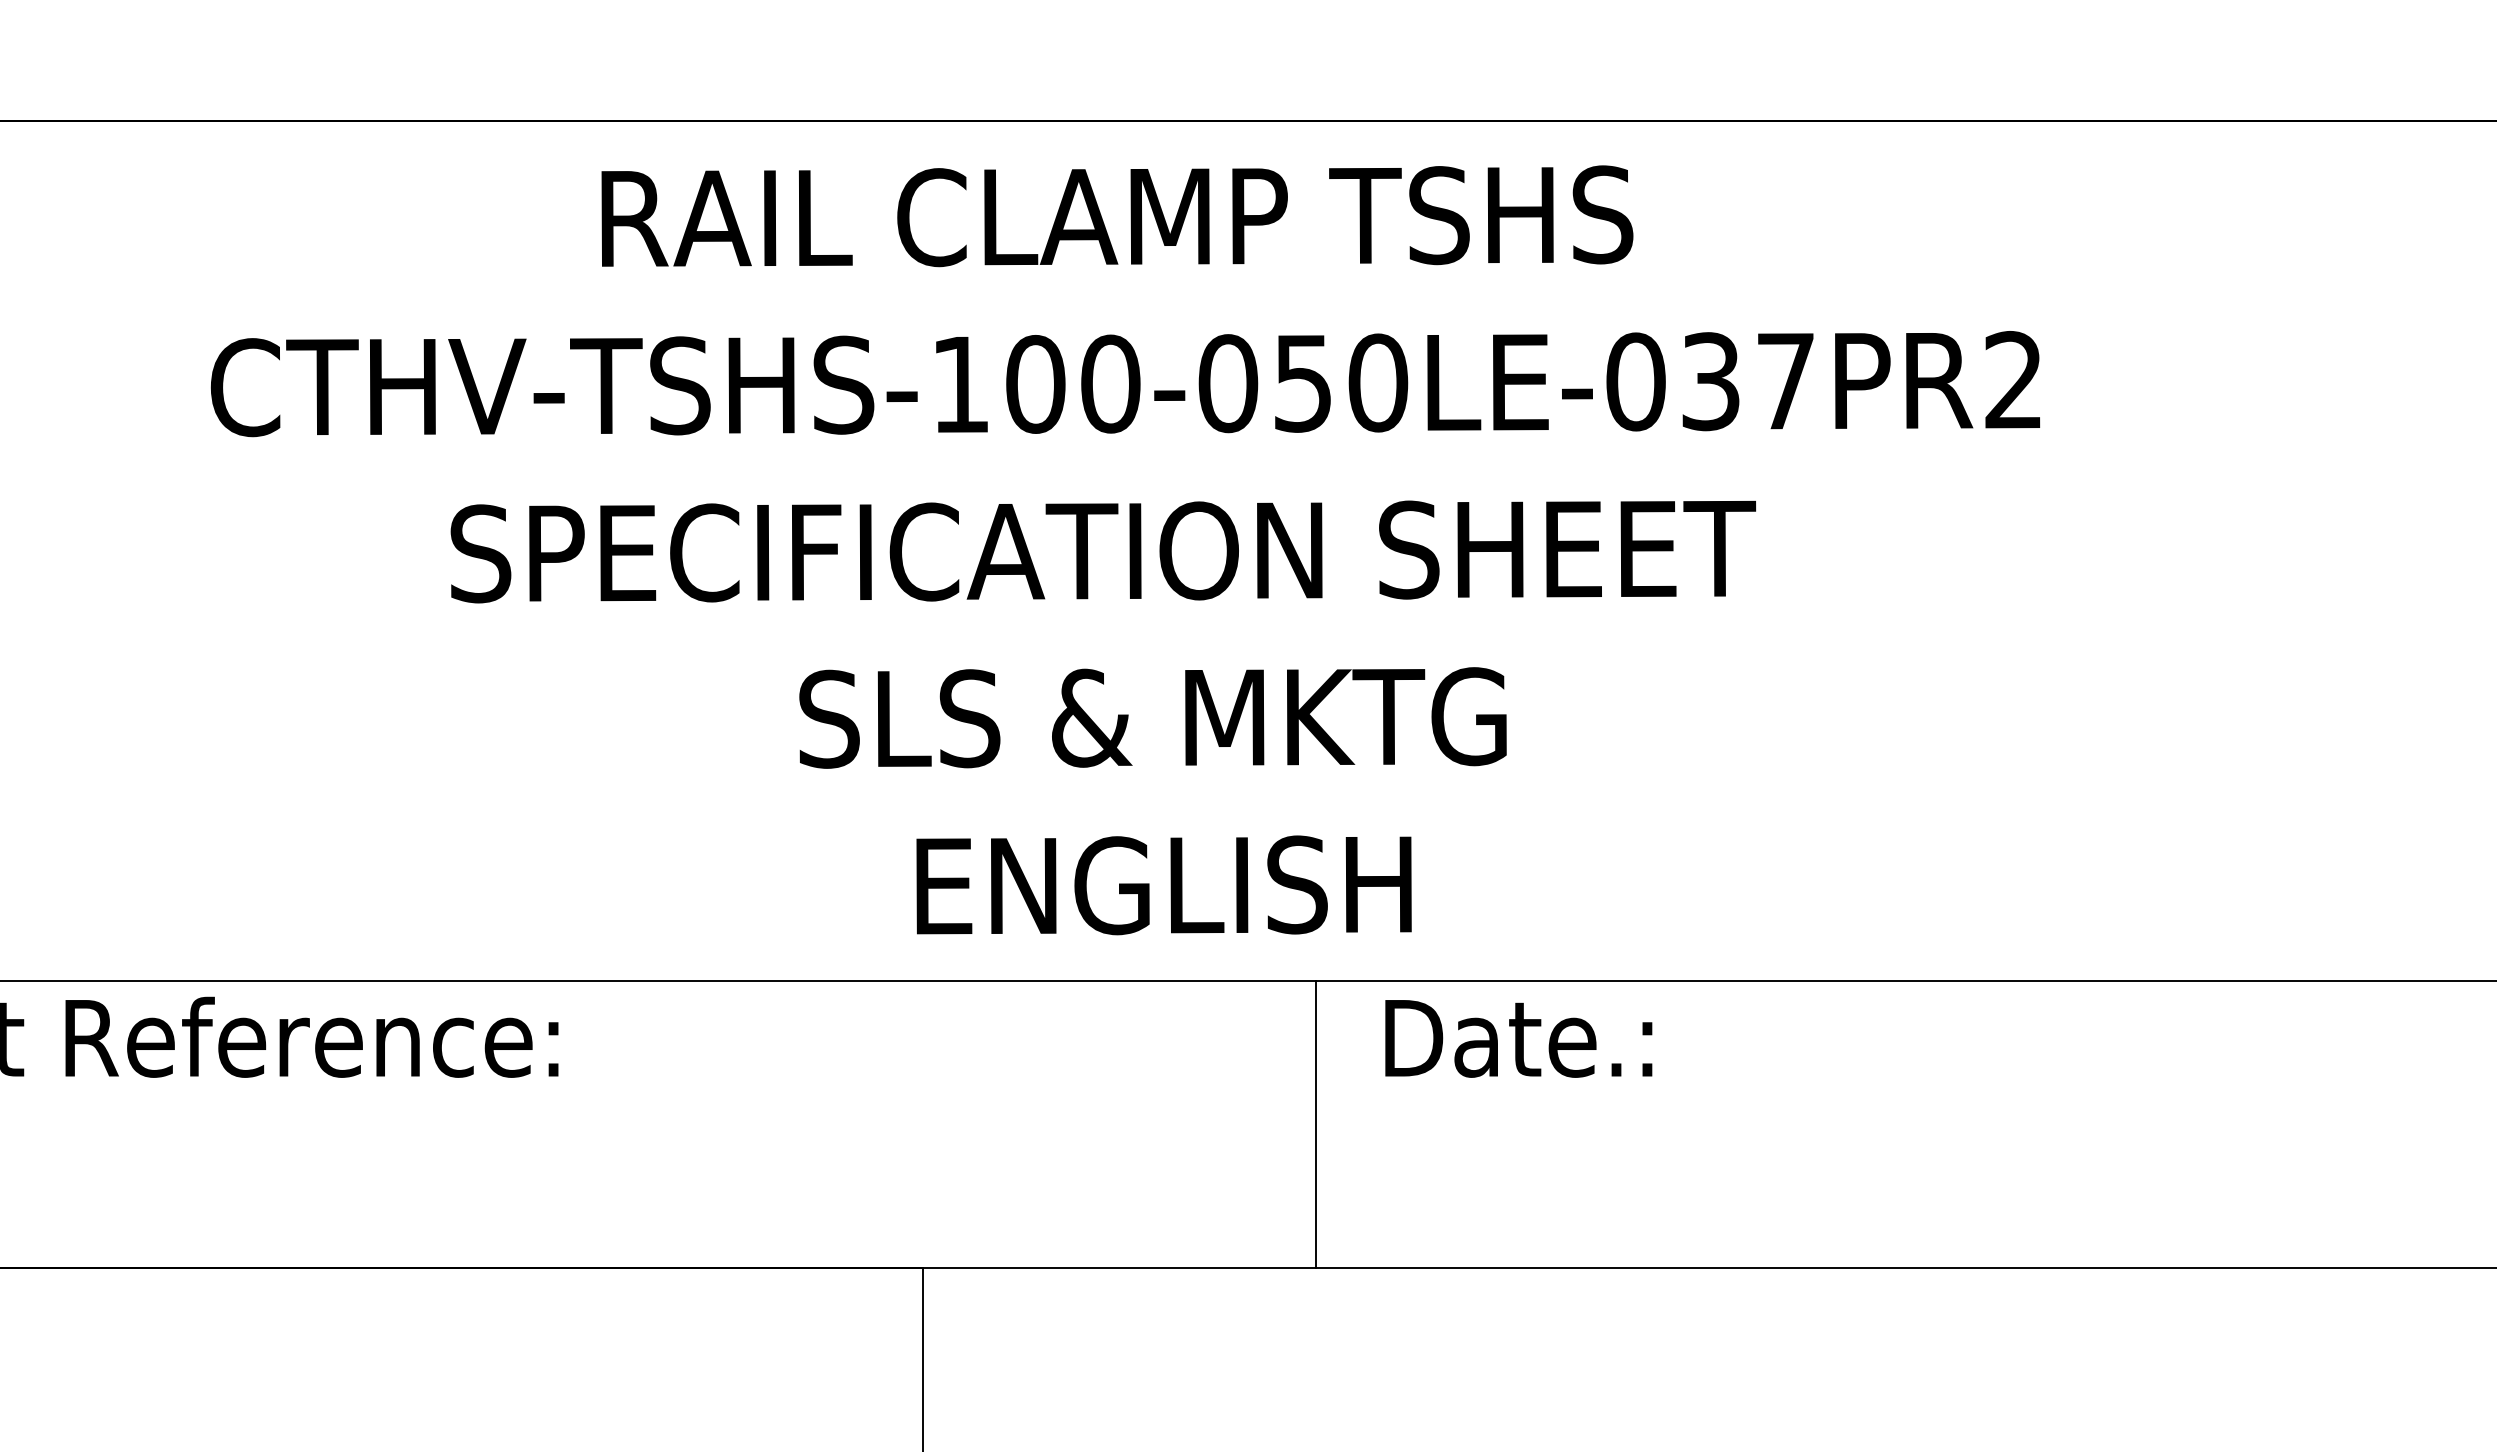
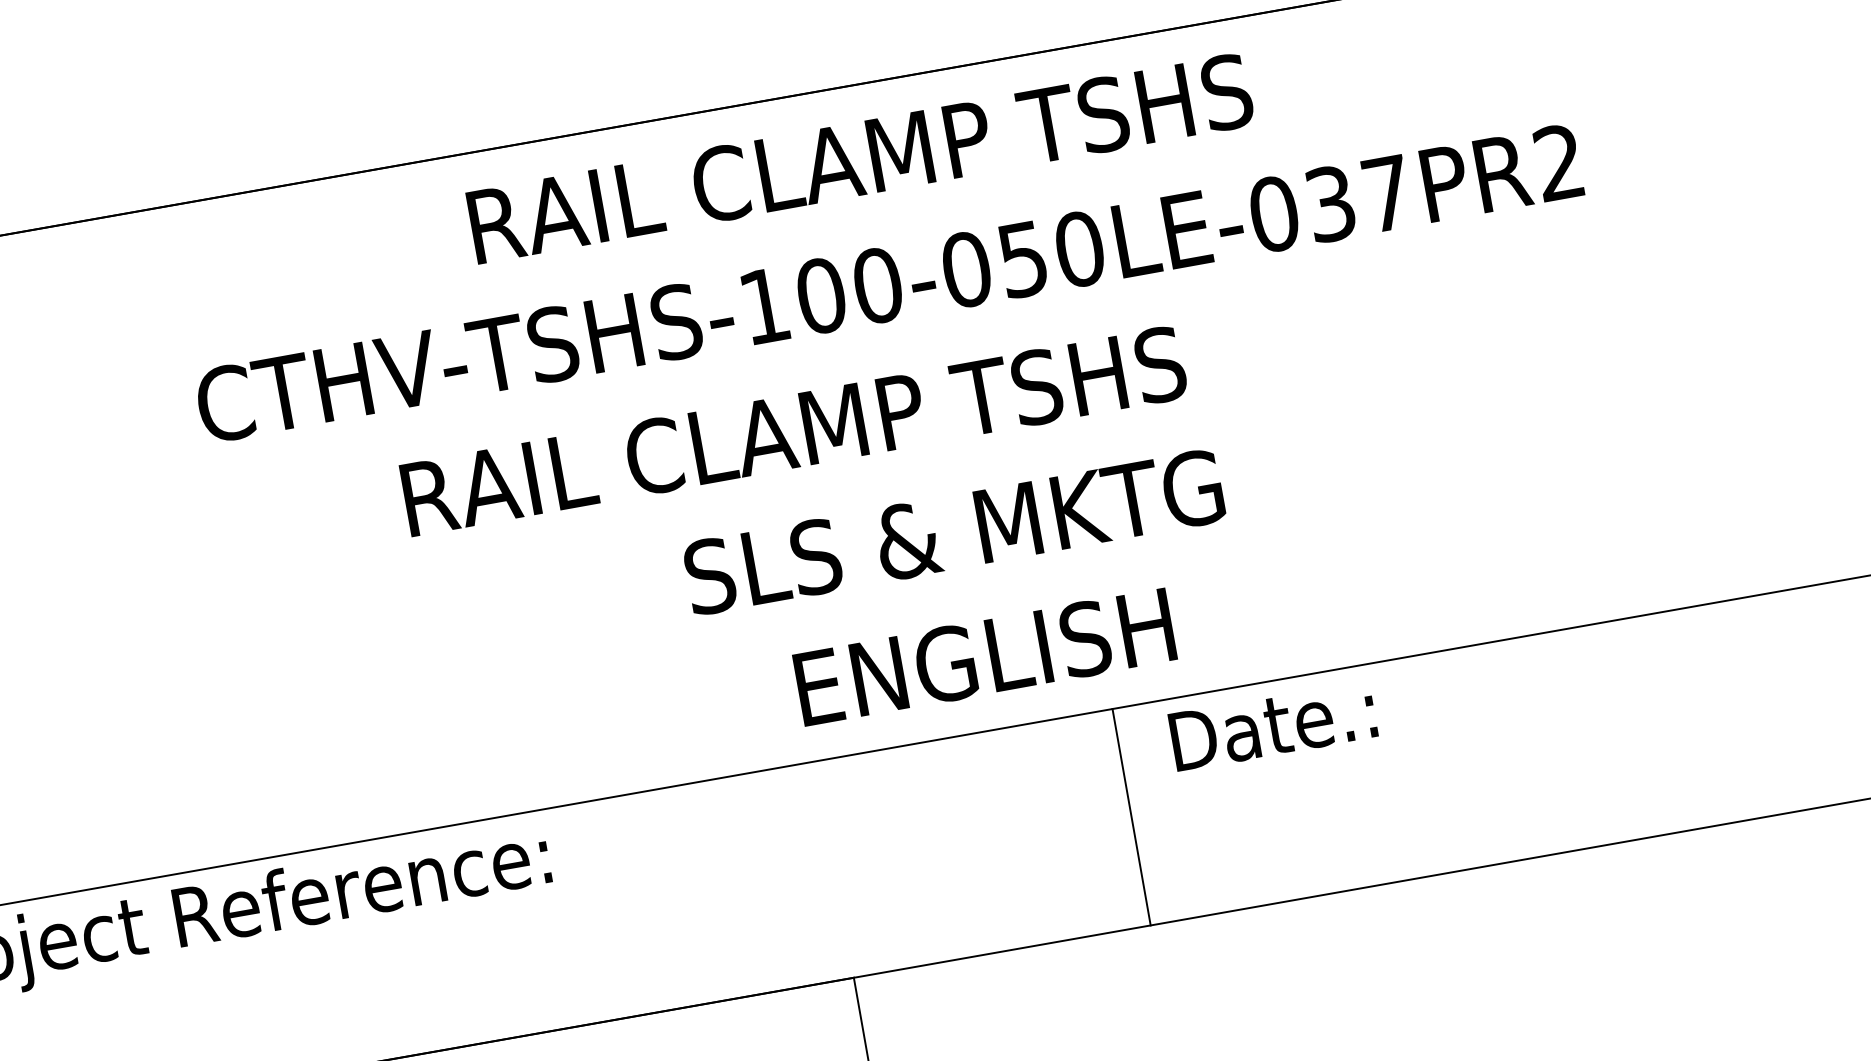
text: (1103, 551) -> (894, 413), SPECIFICATION SHEET -> RAIL CLAMP TSHS

